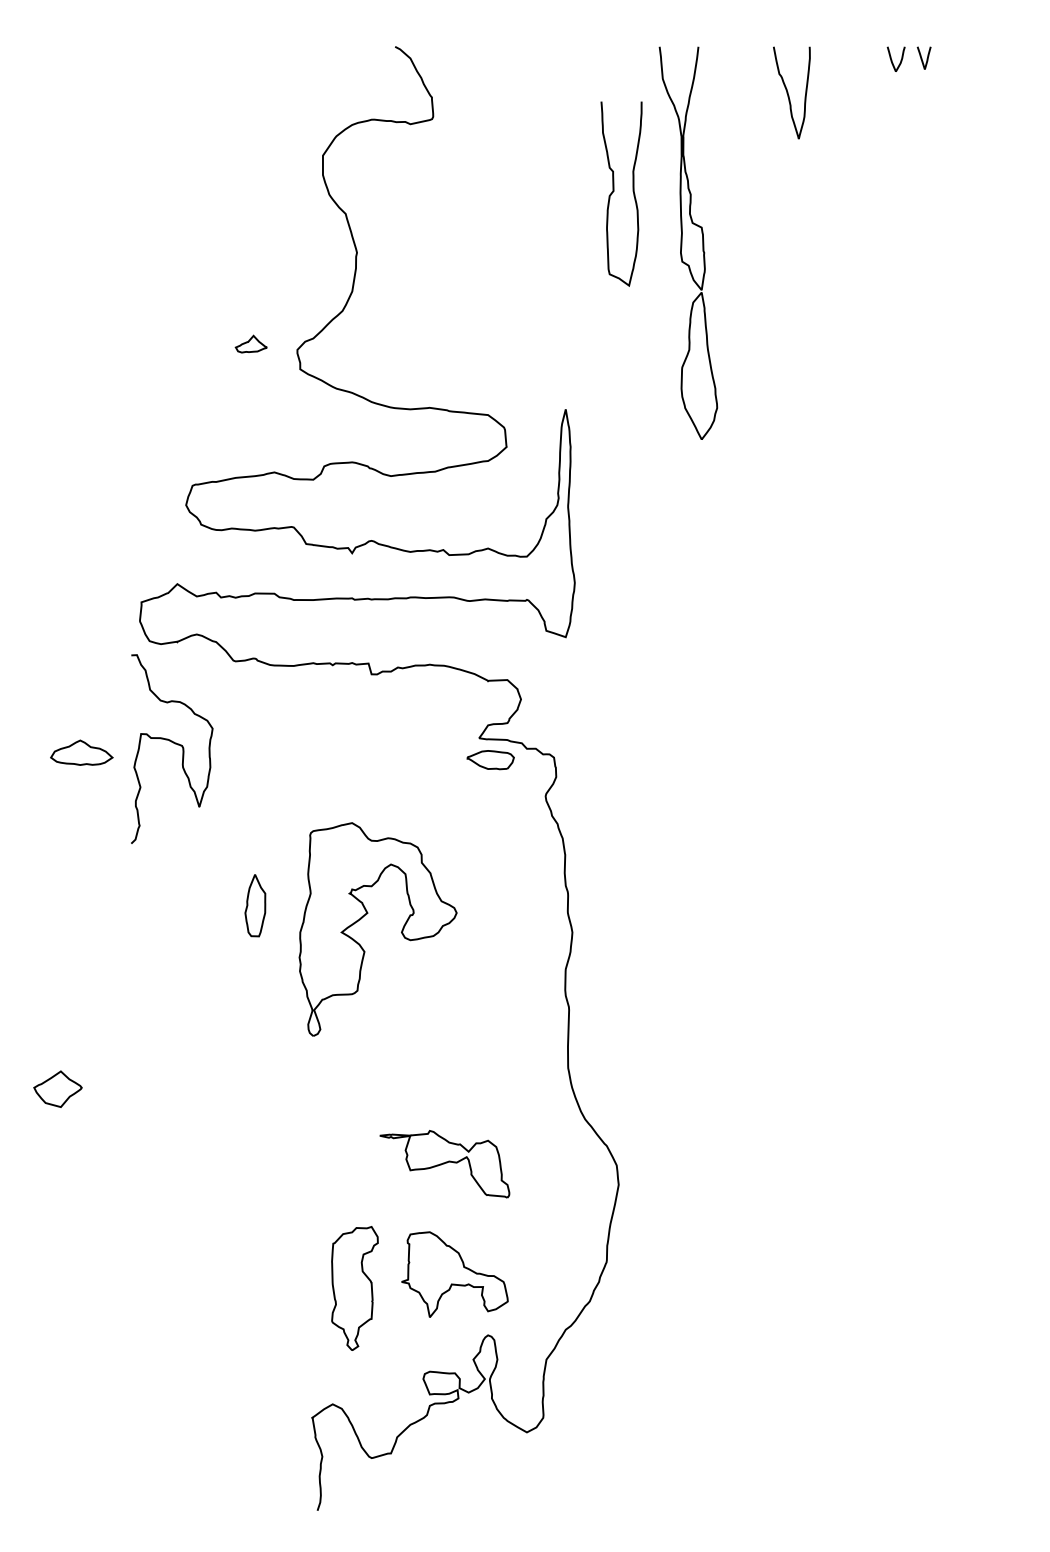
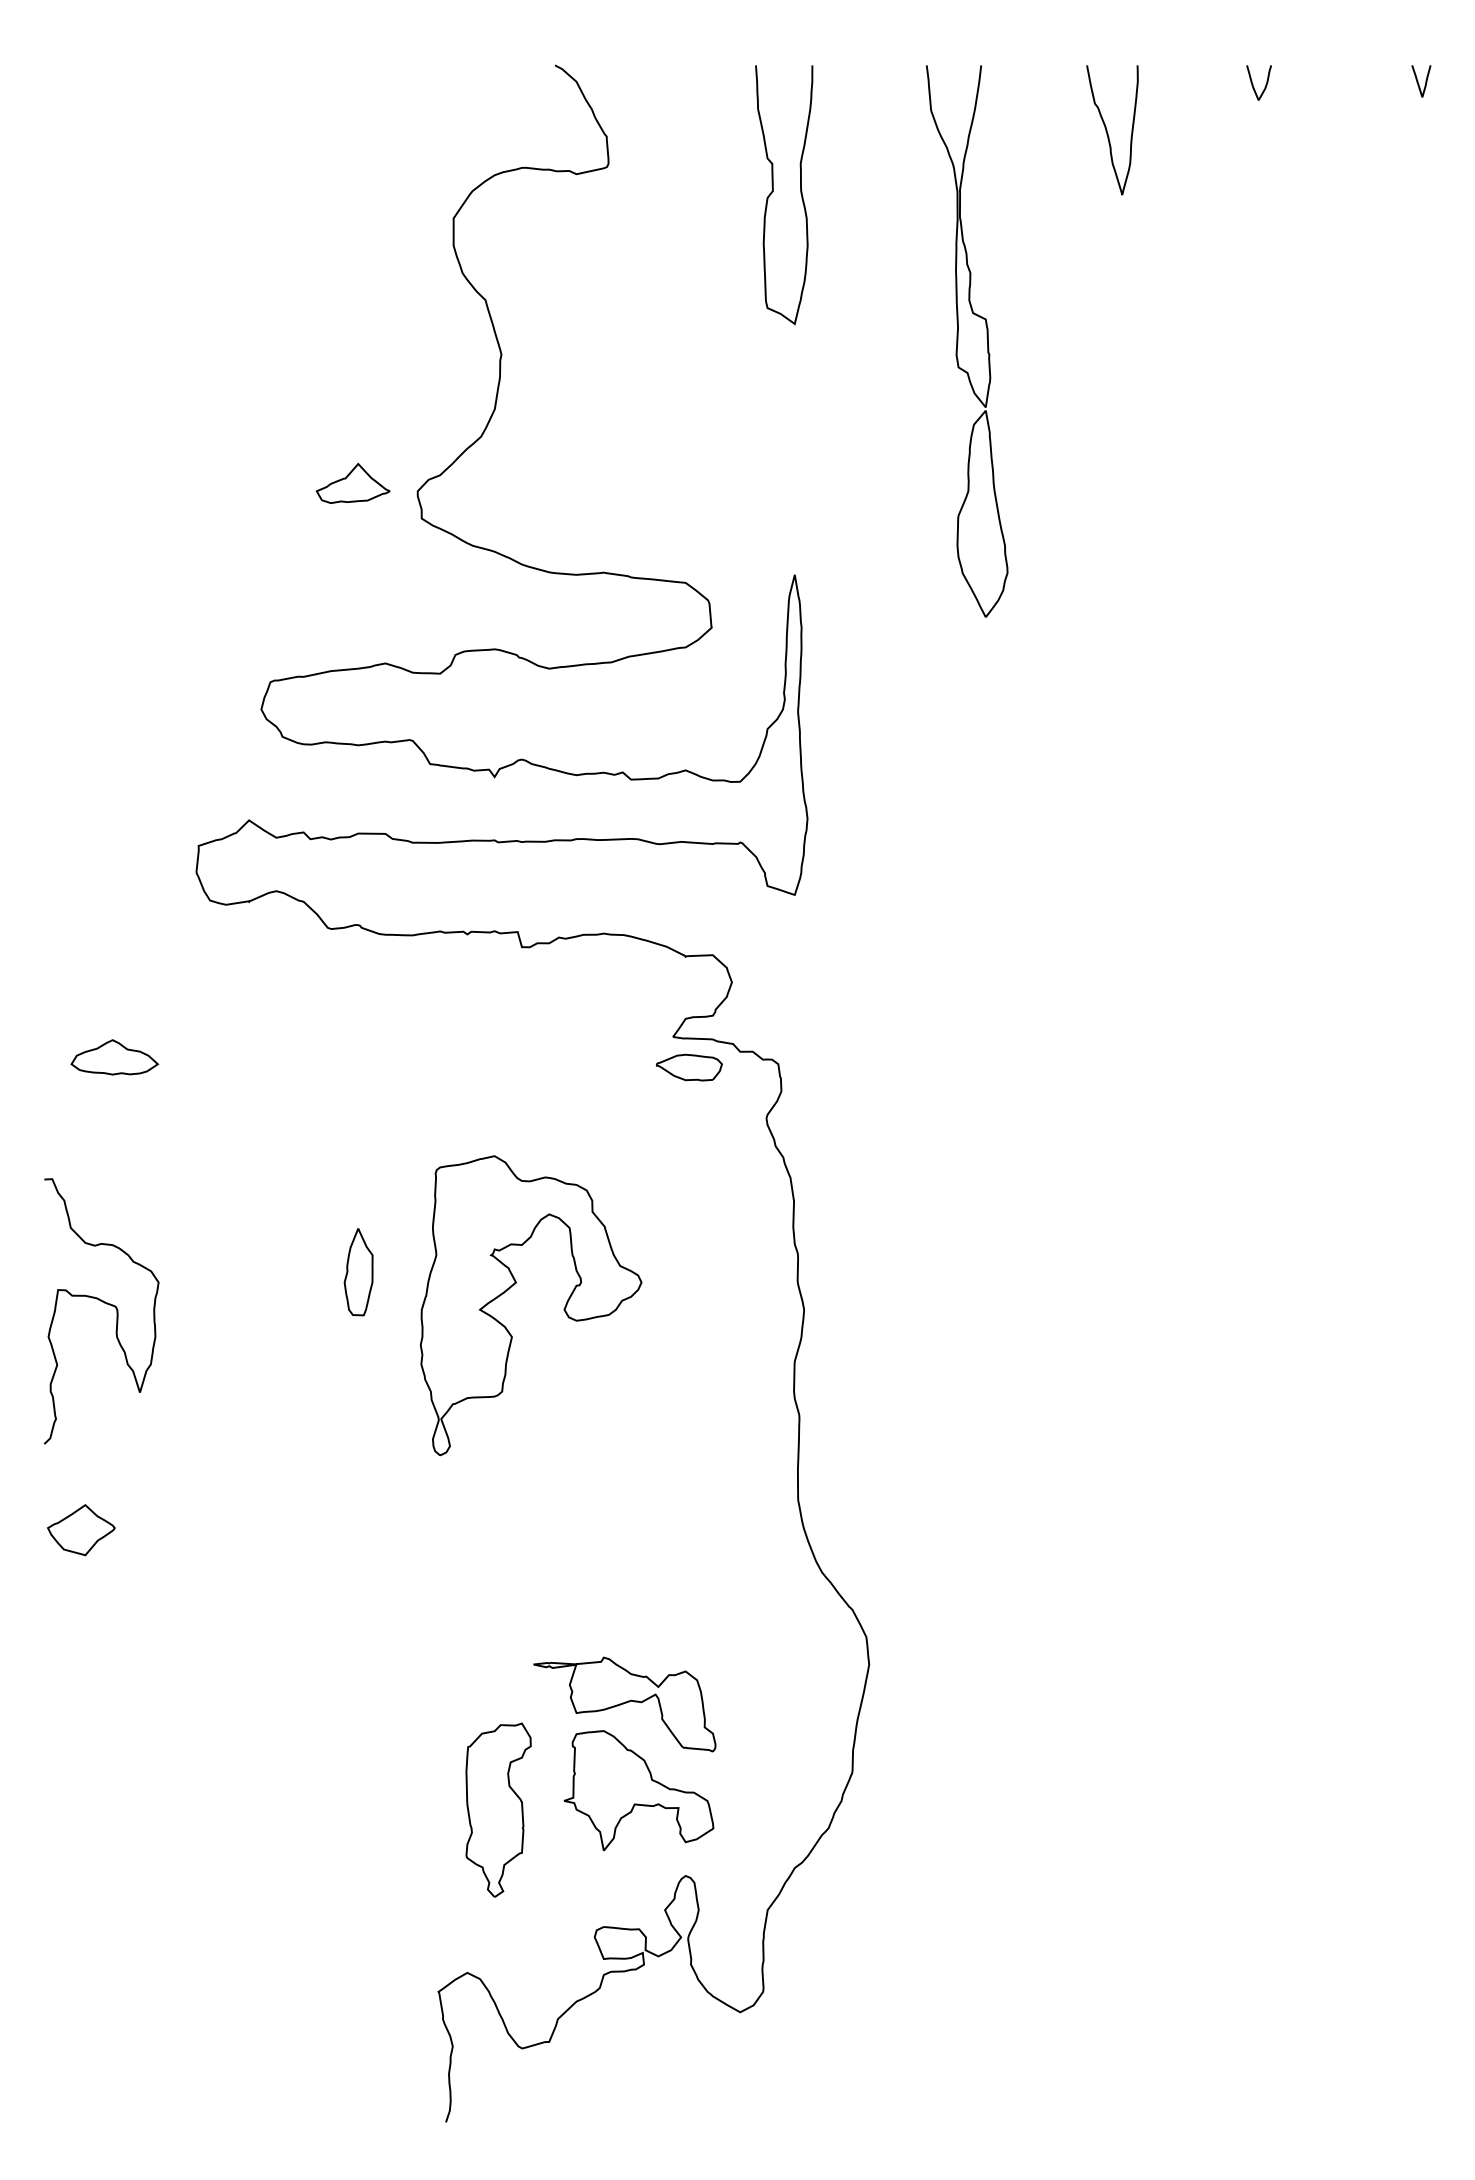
curve: (922, 58) -> (1418, 81), moved
curve: (613, 192) -> (773, 192), moved
part: (250, 343) -> (352, 482), size x1.67
curve: (174, 743) -> (104, 1303), moved
part: (444, 1164) -> (624, 1704), moved

